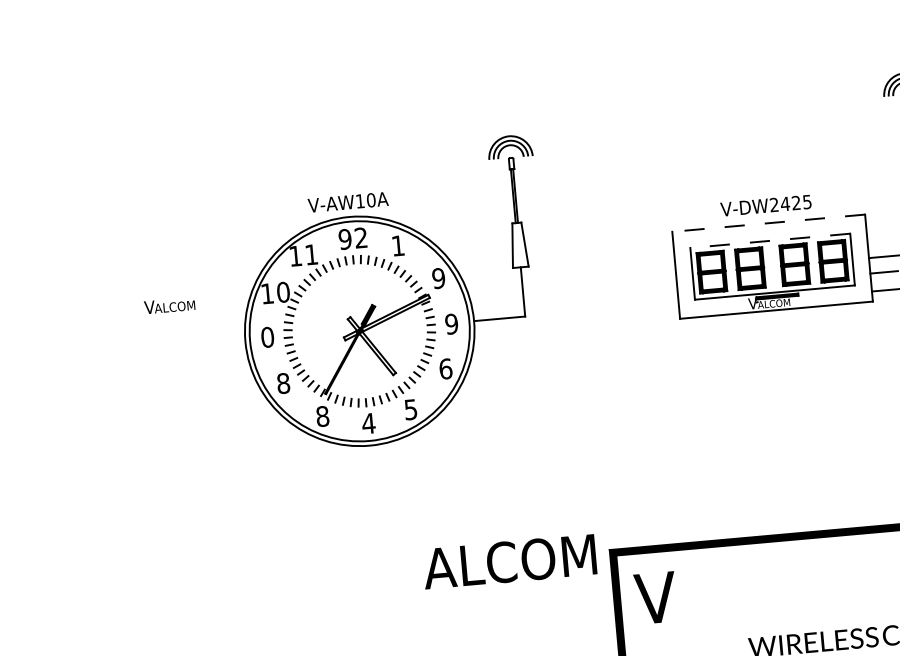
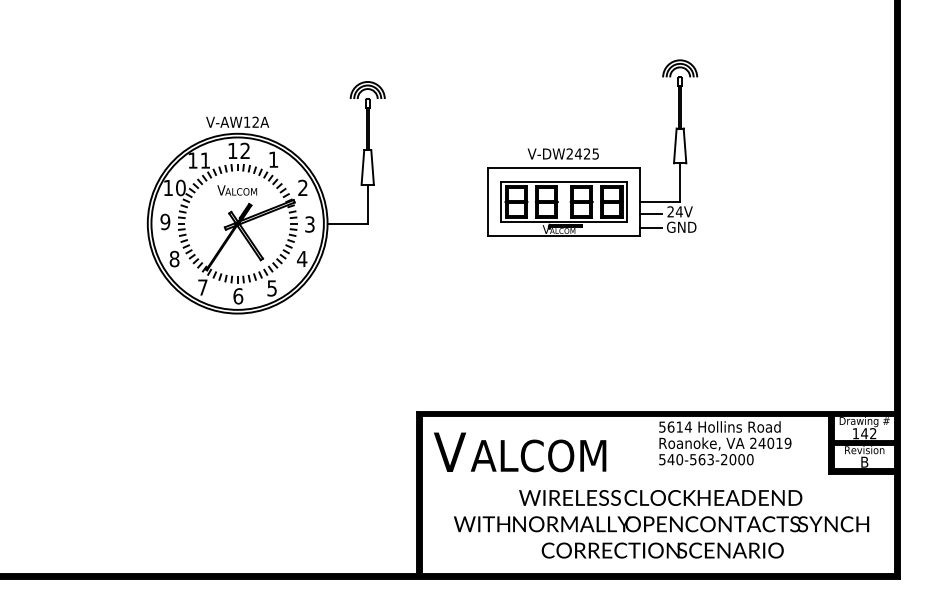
text: (370, 199) -> (255, 121), V-AW10A -> V-AW12A
line: (769, 222) -> (564, 167), dashed -> solid
text: (344, 238) -> (232, 150), 92 -> 12
line: (770, 240) -> (564, 181), dashed -> solid
text: (438, 277) -> (302, 187), 9 -> 2
text: (168, 305) -> (236, 190), moved
text: (451, 324) -> (309, 224), 9 -> 3
text: (267, 338) -> (165, 222), 0 -> 9
text: (446, 368) -> (302, 258), 6 -> 4
text: (322, 416) -> (202, 287), 8 -> 7
text: (369, 423) -> (238, 296), 4 -> 6
text: (509, 561) -> (538, 455), moved

